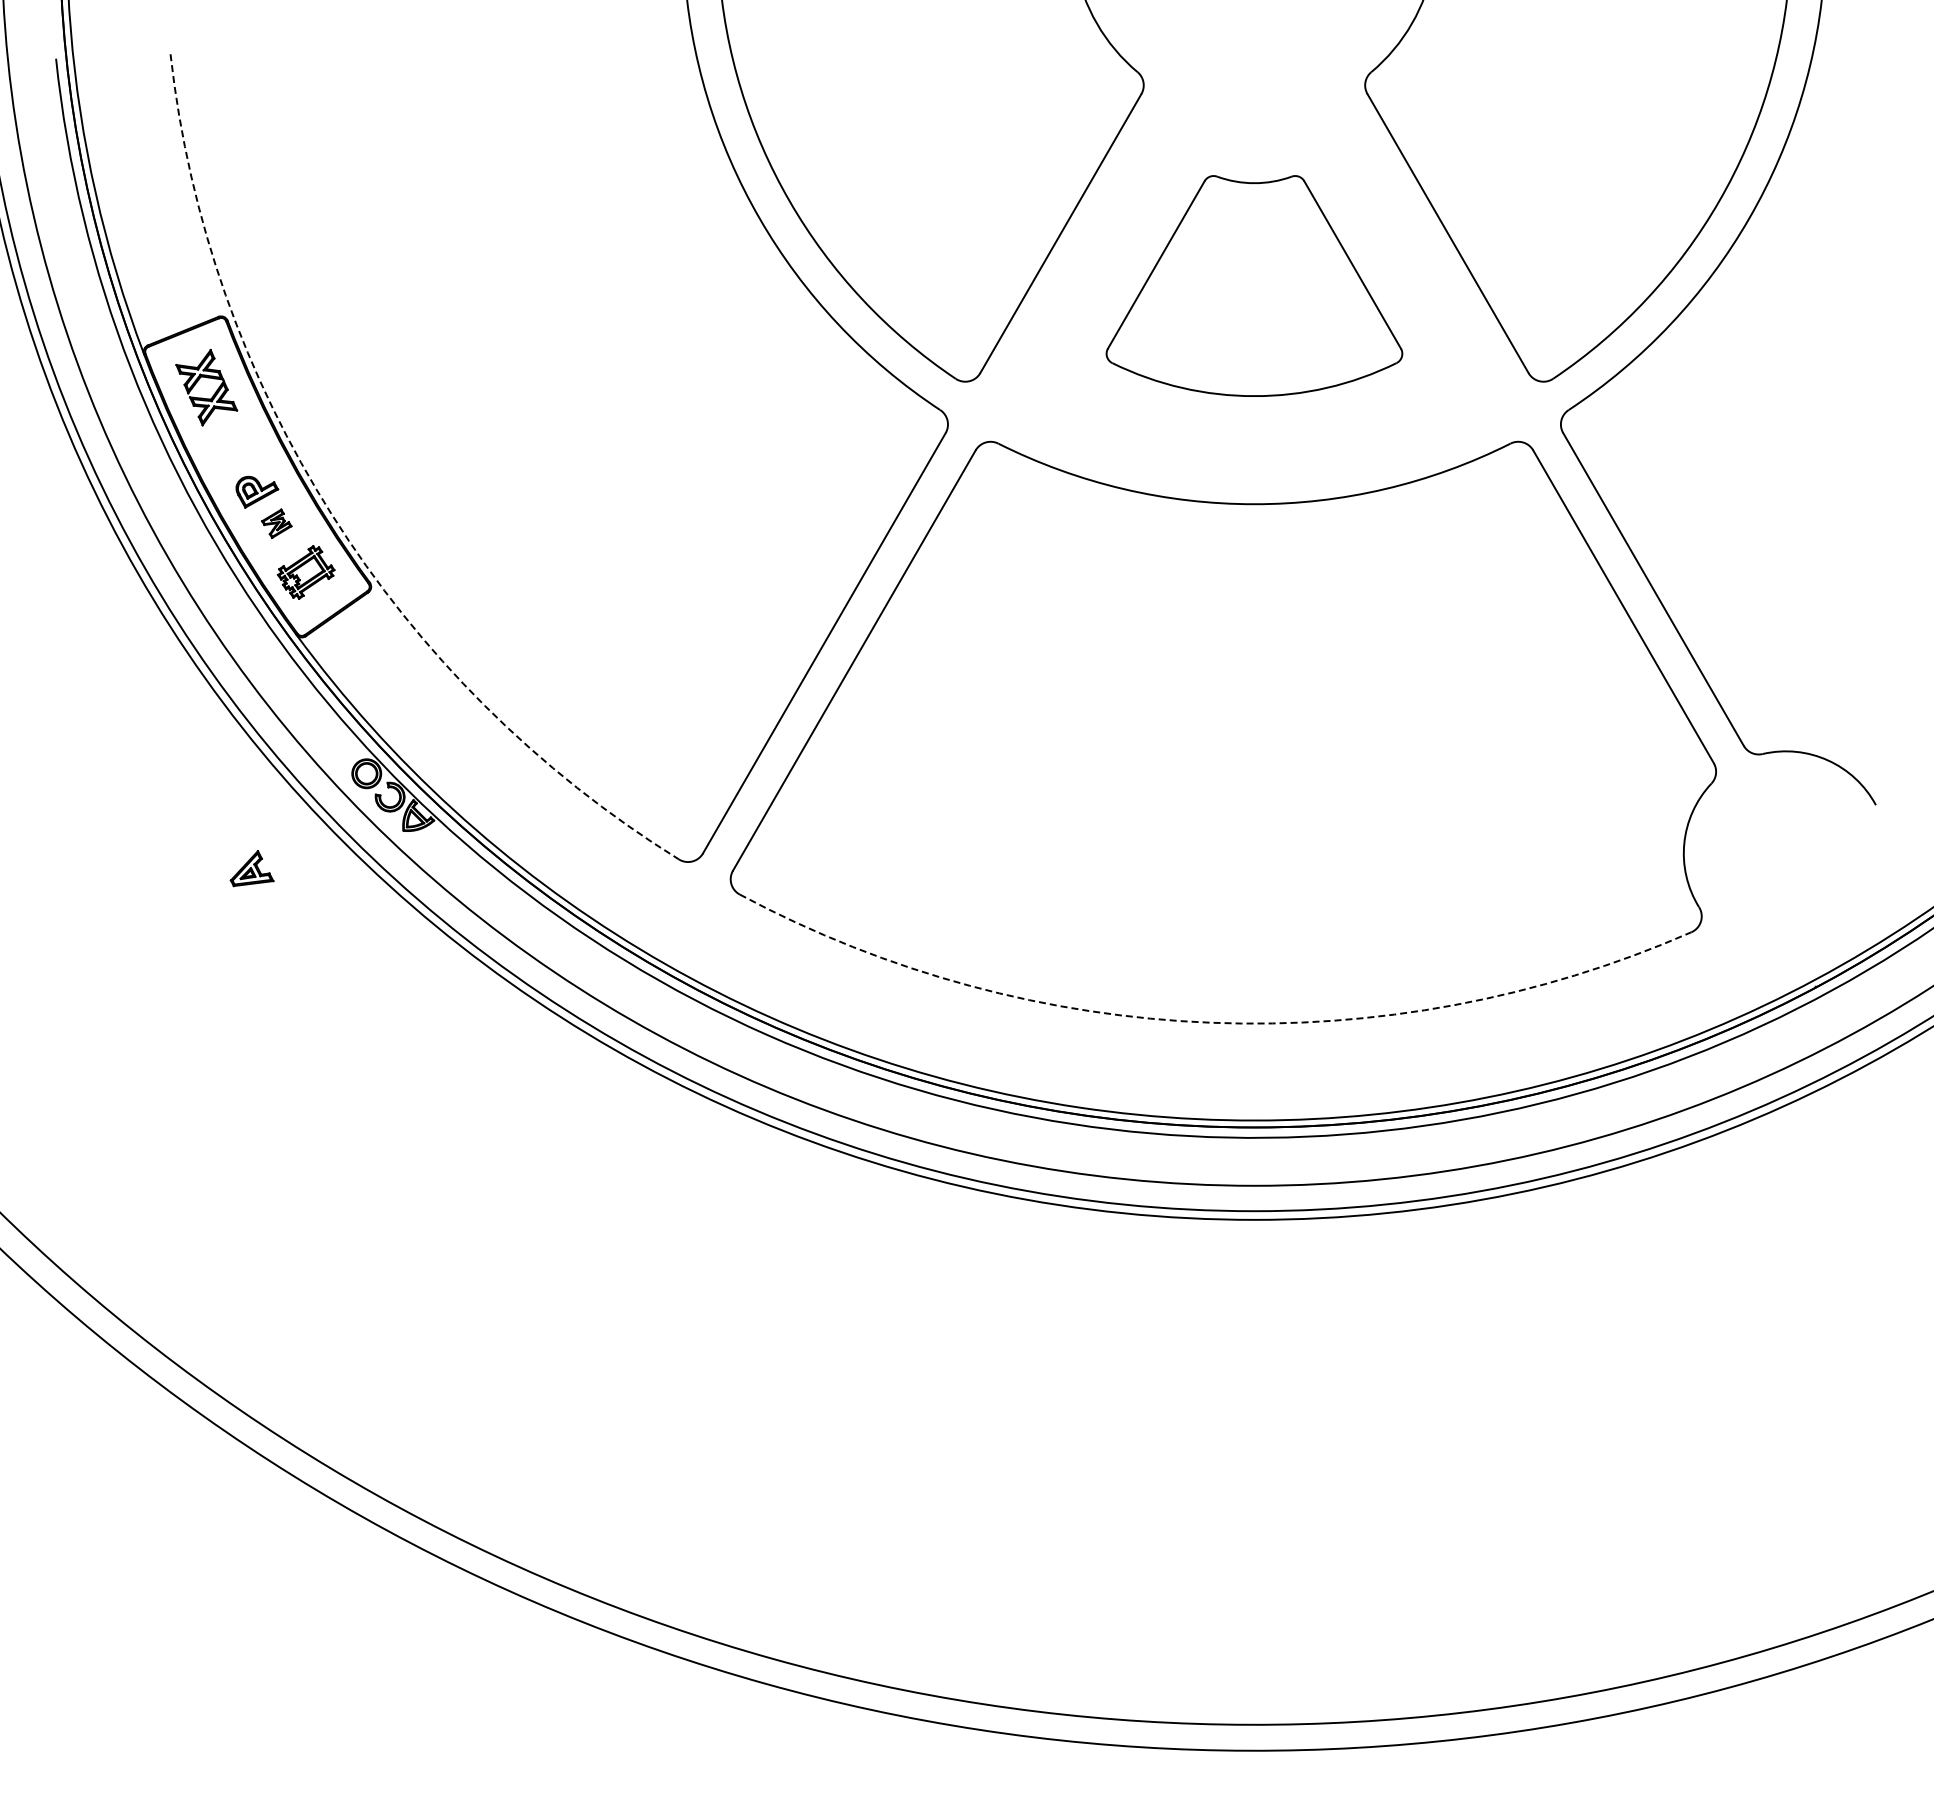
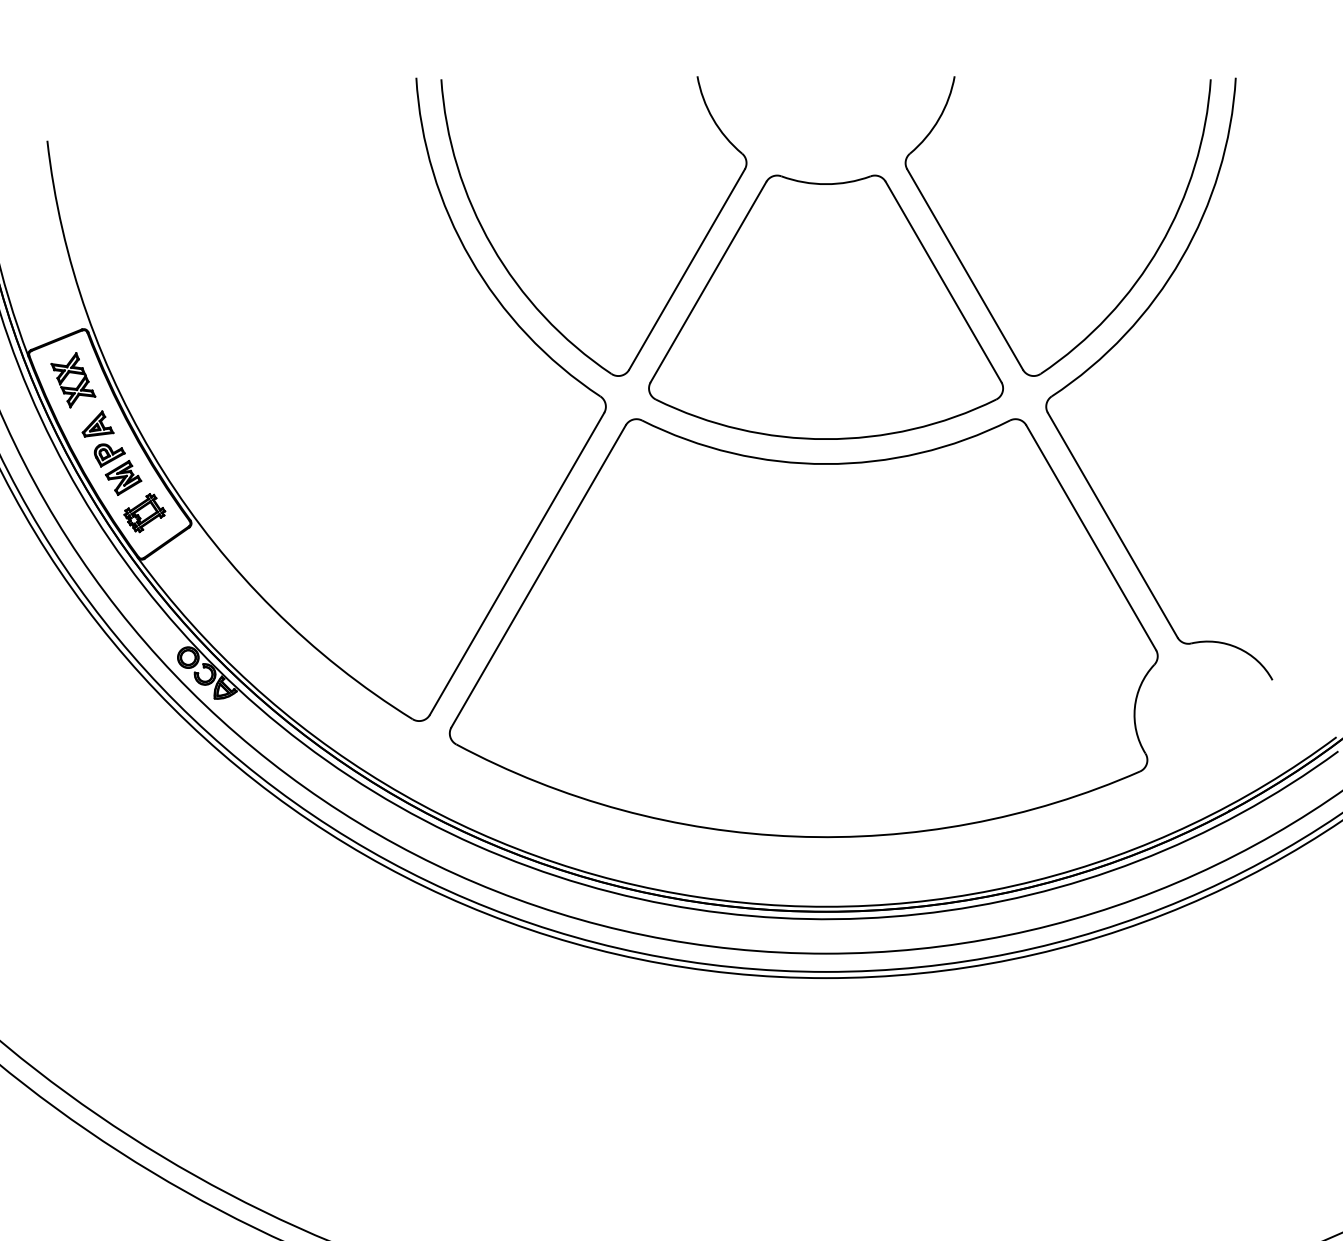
part: (1254, 285) -> (826, 306), size x1.67
arc: (332, 515) -> (163, 472), dashed -> solid
part: (276, 523) -> (123, 477), size x1.67
part: (251, 868) -> (97, 423), moved
arc: (1211, 1022) -> (795, 836), dashed -> solid

